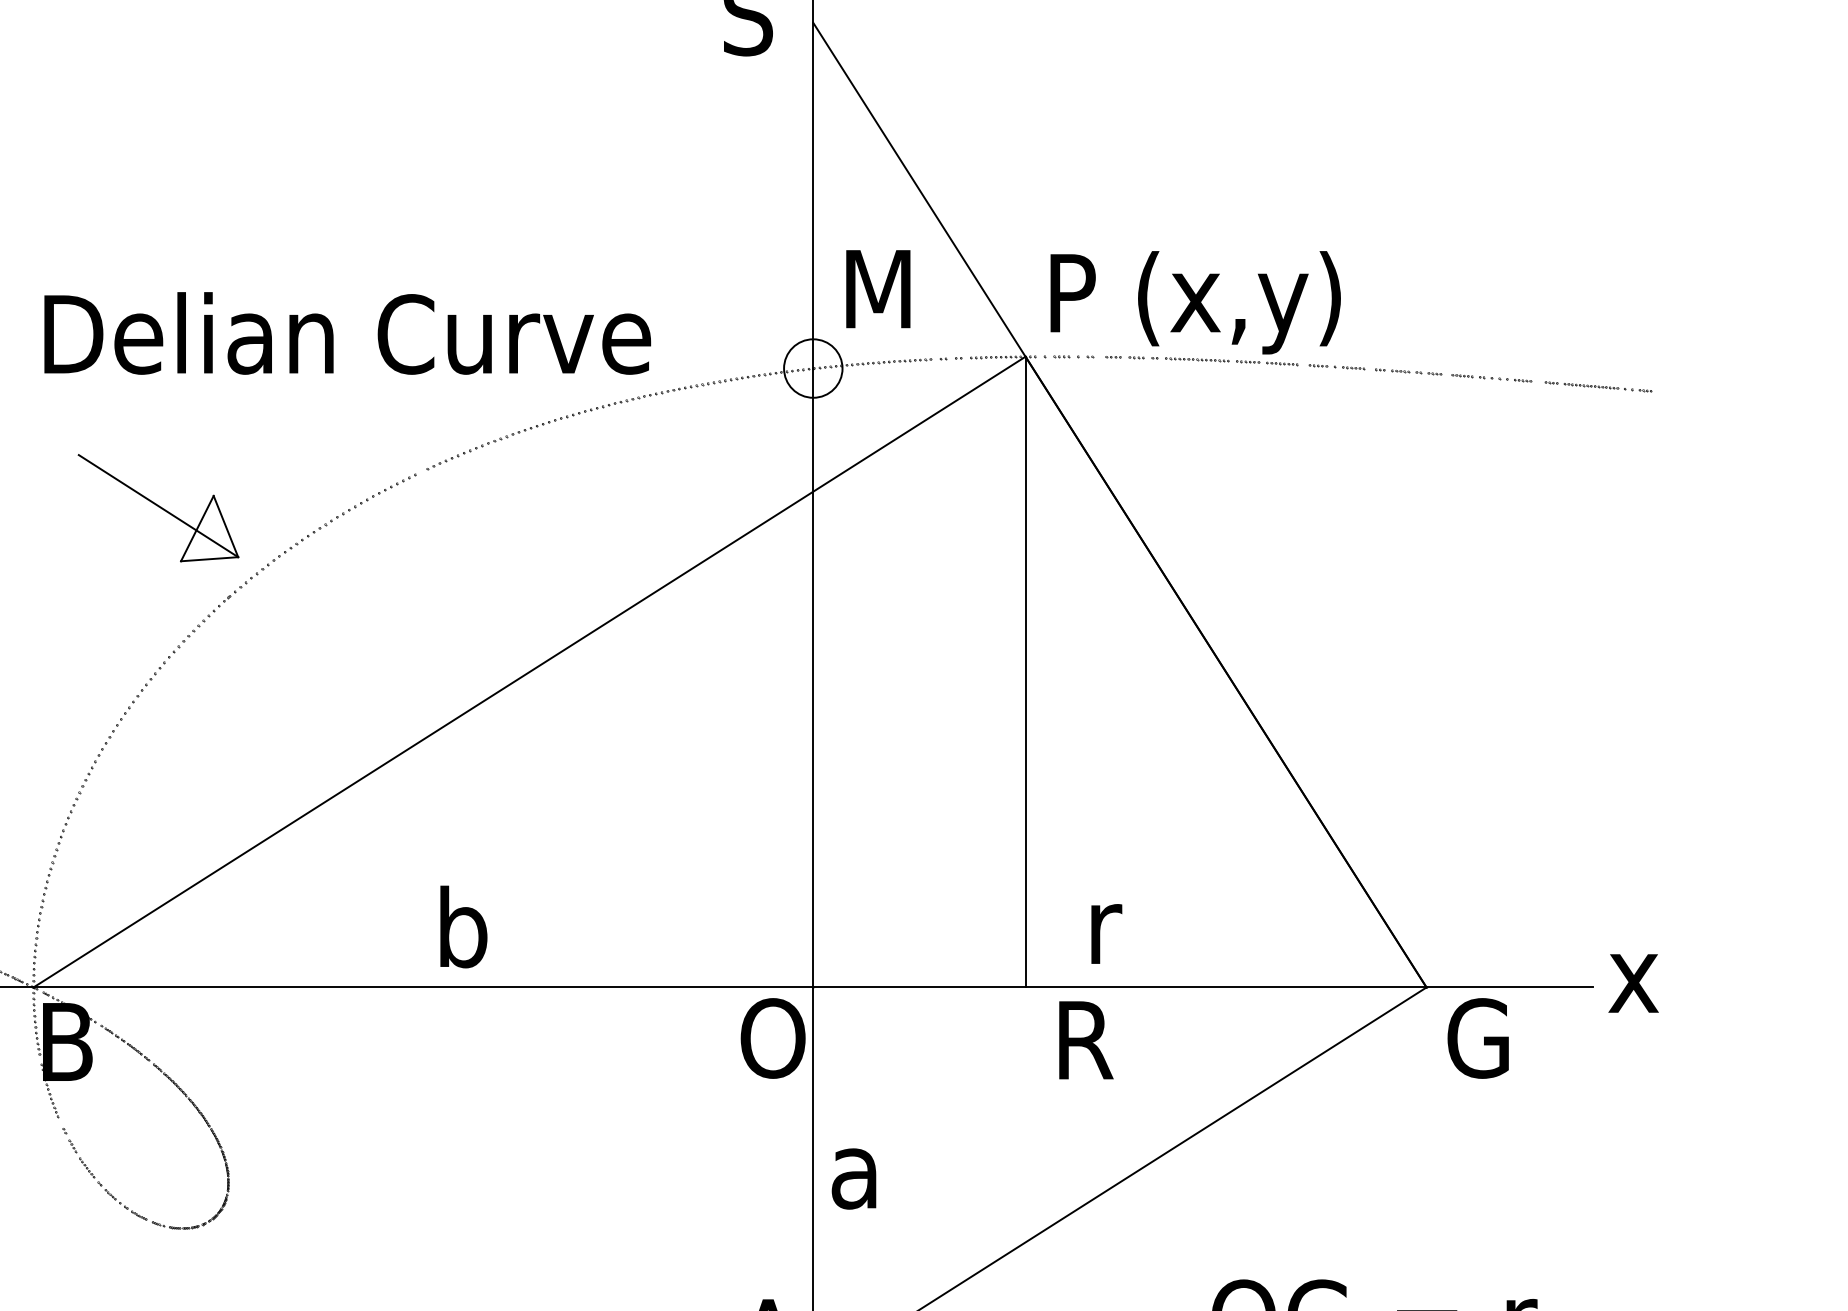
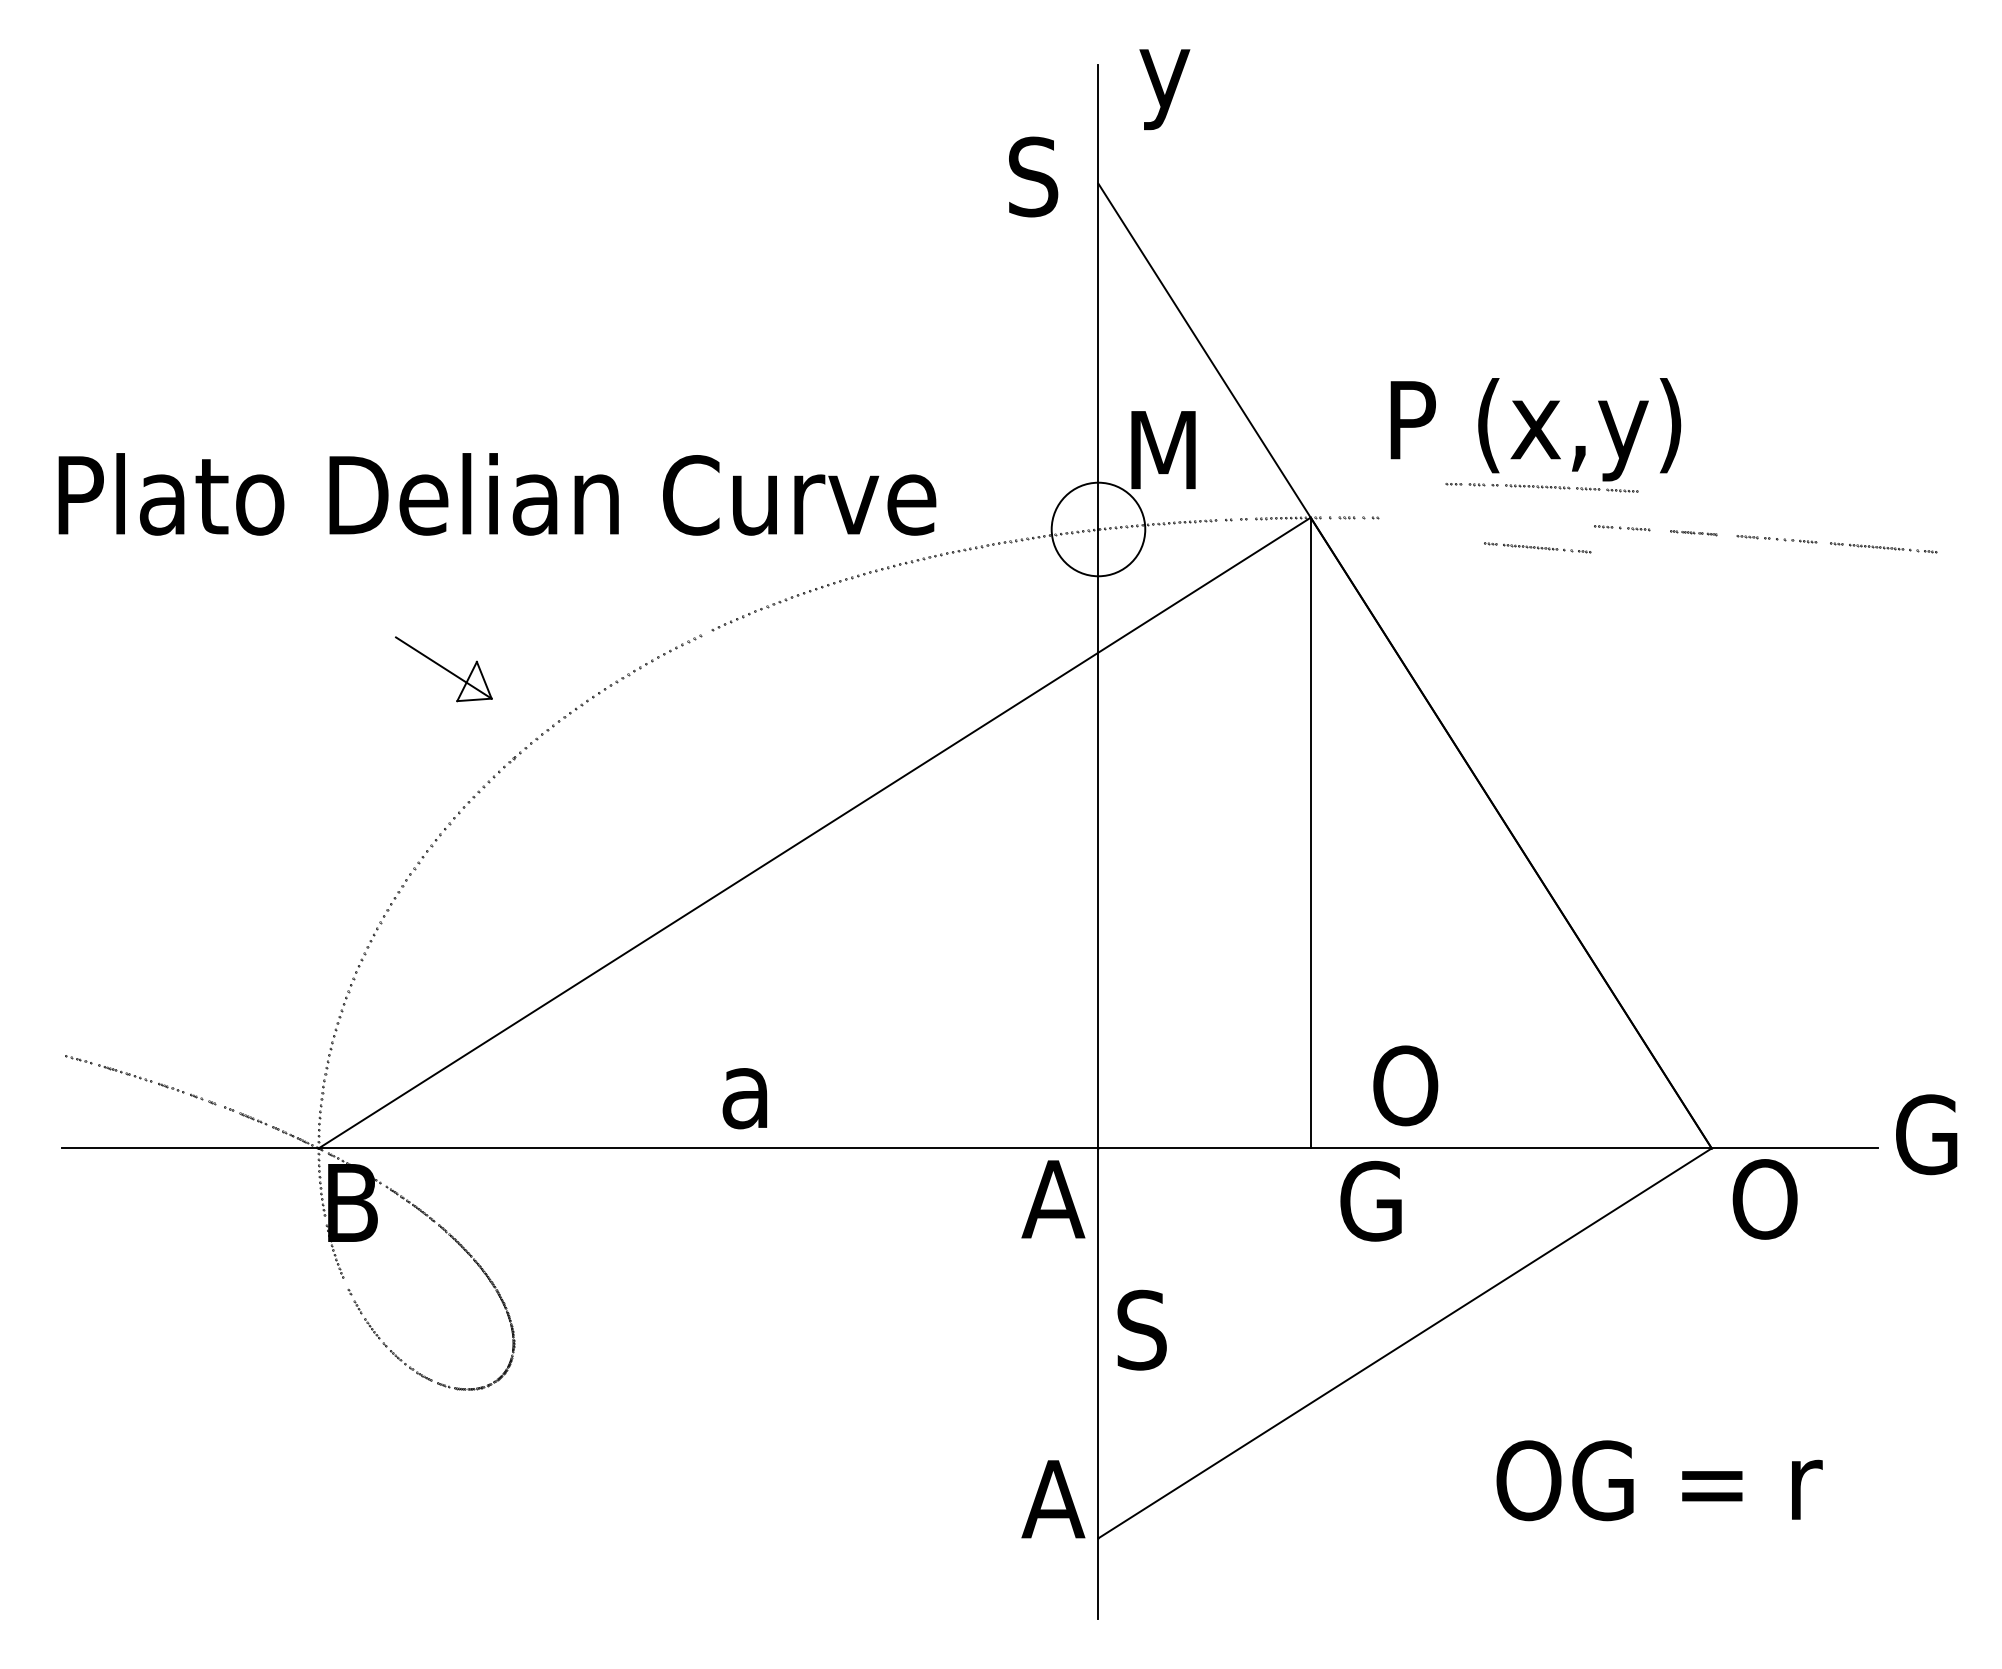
part: (1195, 308) -> (1535, 435), moved
circle: (813, 368) -> (1098, 529), size x1.6
part: (1408, 371) -> (1693, 532), size x0.7
part: (1252, 386) -> (1537, 547), added
part: (158, 508) -> (443, 669), size x0.6
text: (1120, 924) -> (1405, 1085), r -> O
text: (462, 926) -> (747, 1087), b -> a
text: (1640, 973) -> (1925, 1134), x -> G
text: (770, 1038) -> (1055, 1199), O -> A
text: (1483, 1038) -> (1768, 1199), G -> O
text: (1085, 1039) -> (1370, 1200), R -> G
text: (856, 1168) -> (1141, 1329), a -> S

